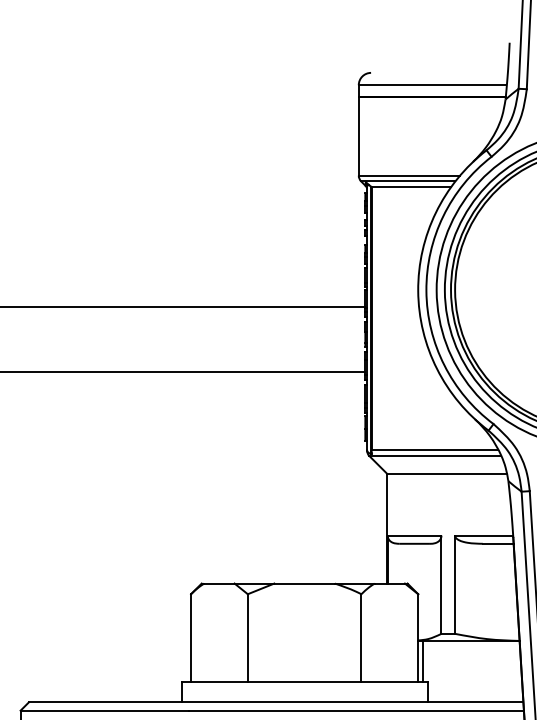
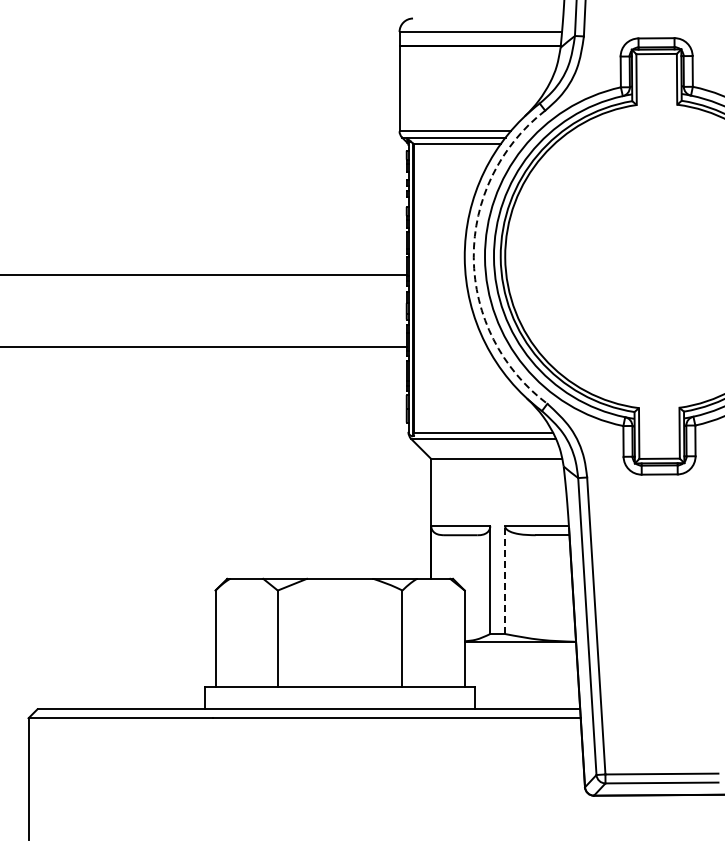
arc: (426, 290) -> (473, 257), solid -> dashed
line: (455, 585) -> (505, 580), solid -> dashed
line: (422, 660) -> (469, 663), removed

